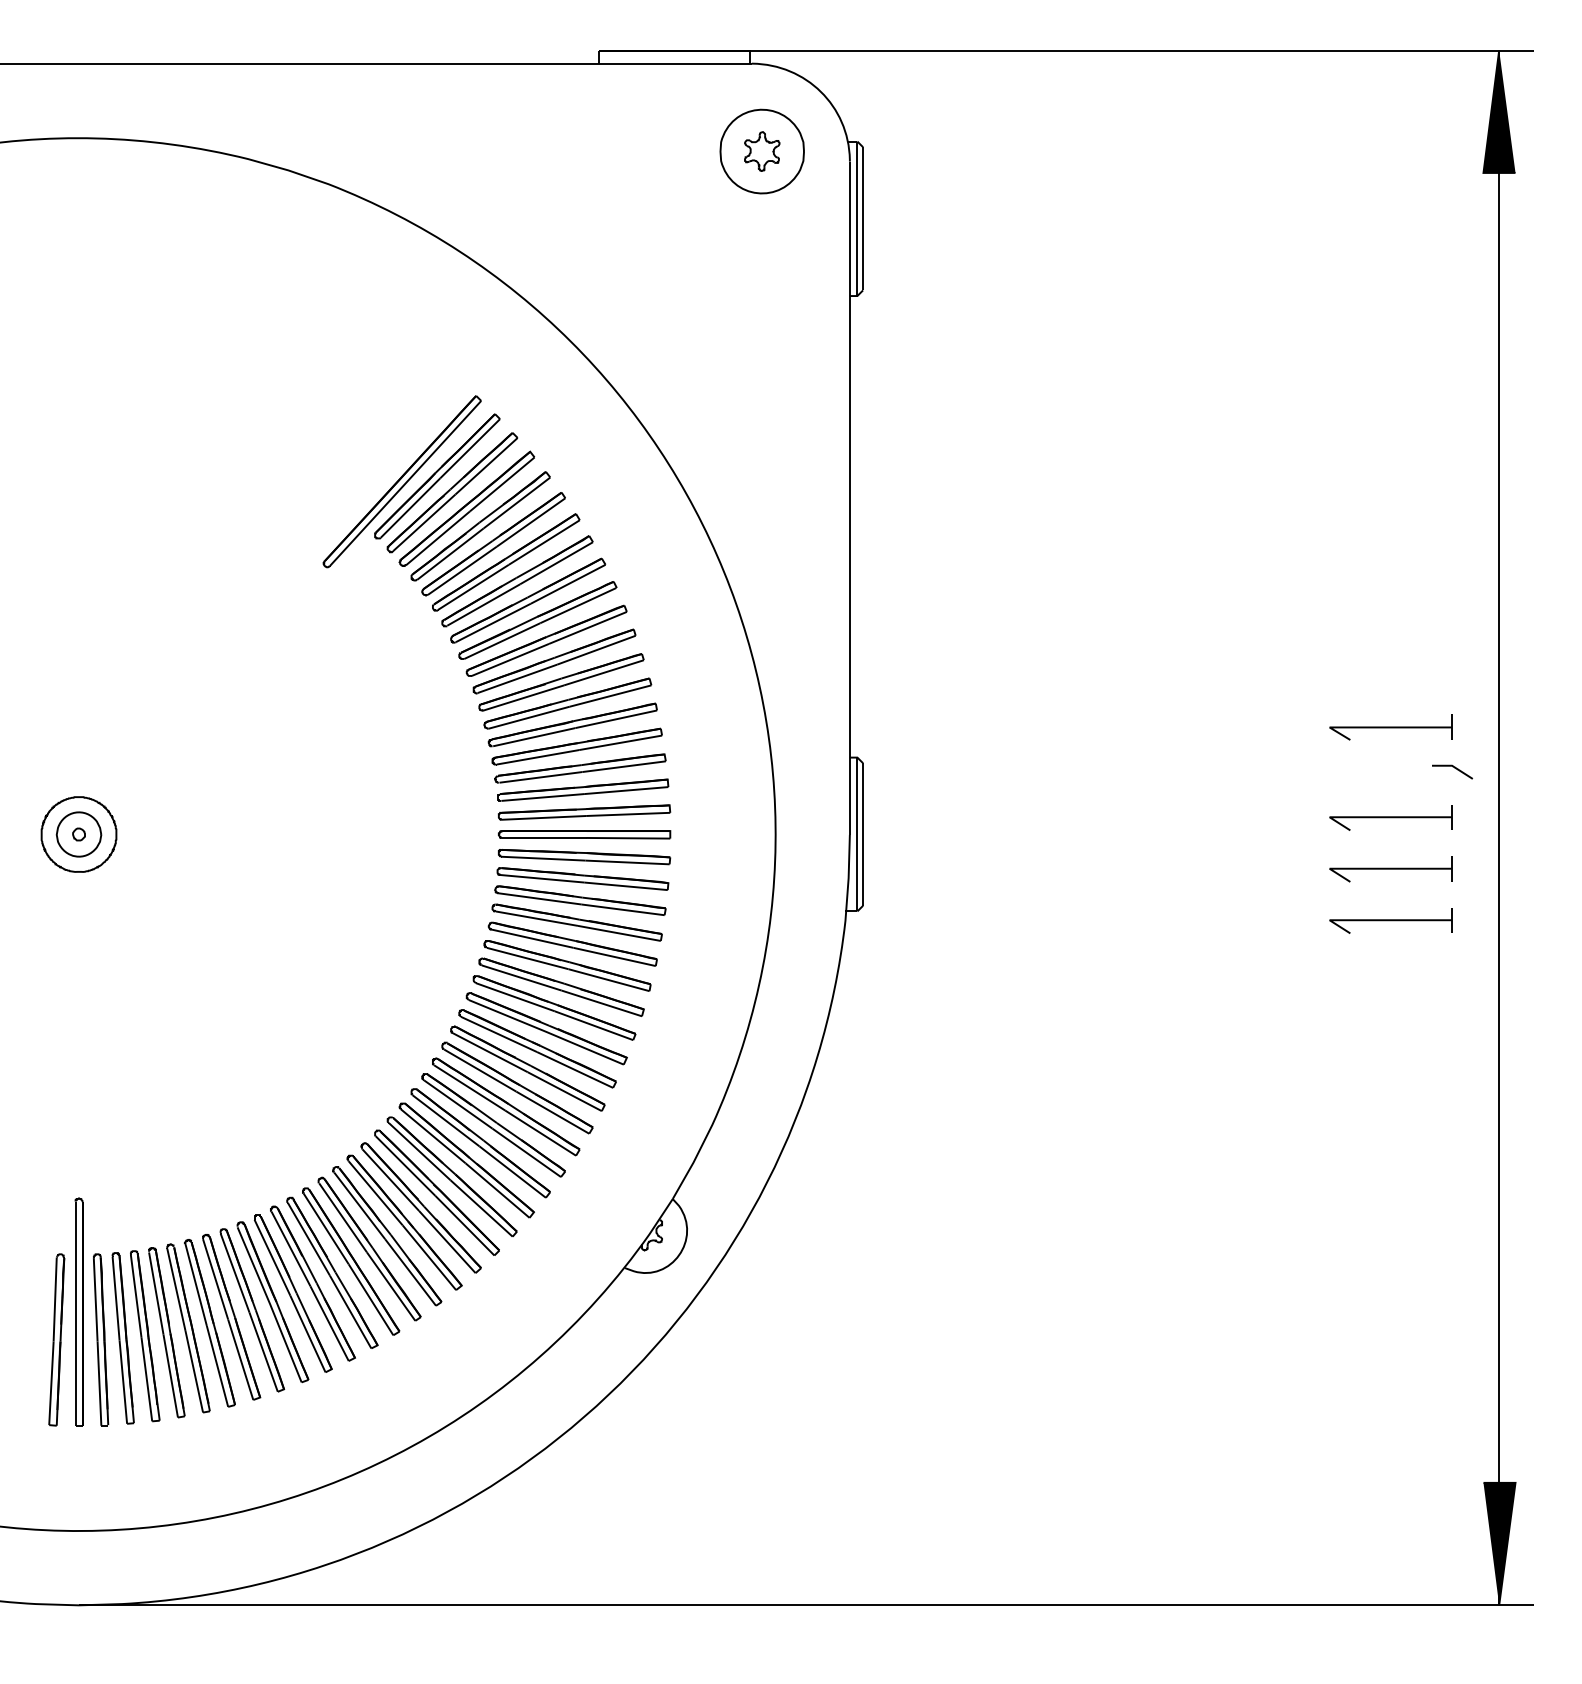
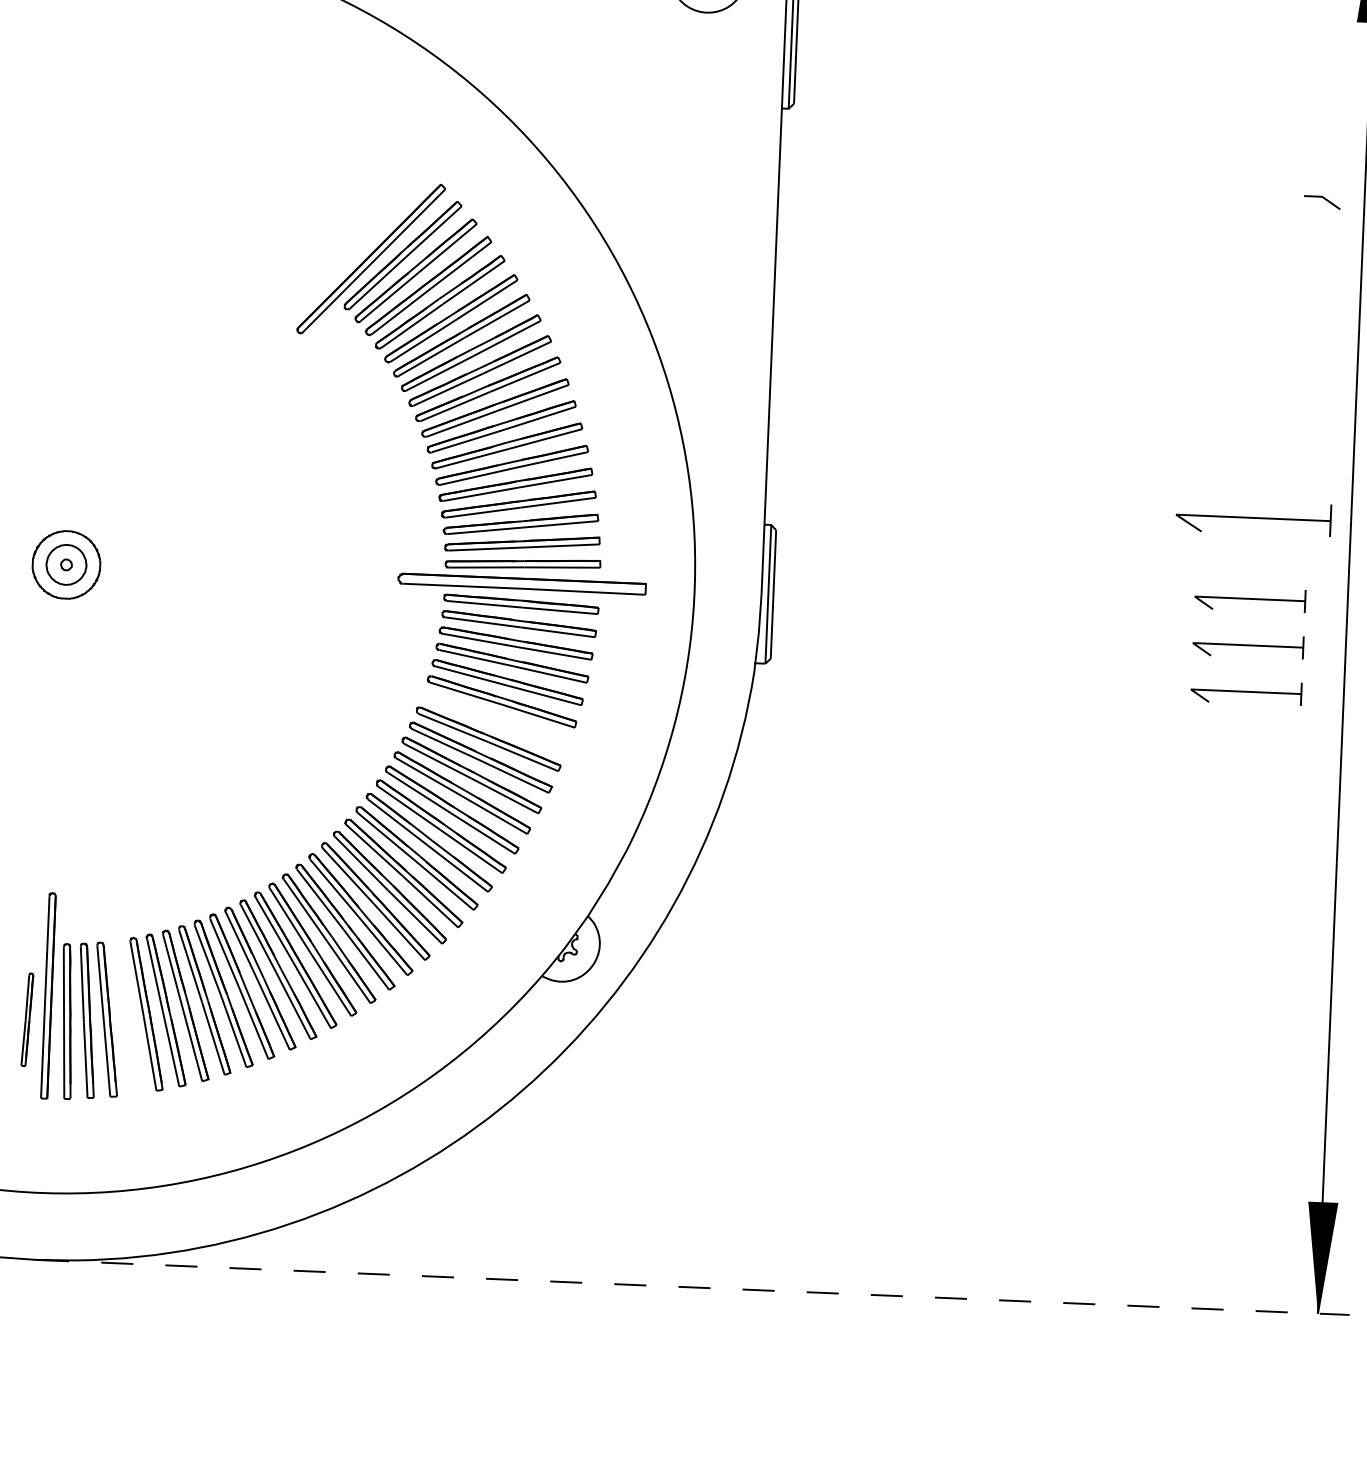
part: (1390, 727) -> (1253, 517), size x1.4
line: (1454, 768) -> (1324, 199), moved
part: (584, 834) -> (522, 583), size x1.6
part: (561, 986) -> (495, 720), removed
part: (166, 1332) -> (126, 1017), removed
part: (56, 1339) -> (27, 1019), size x0.6
line: (806, 1605) -> (693, 1287), solid -> dashed

